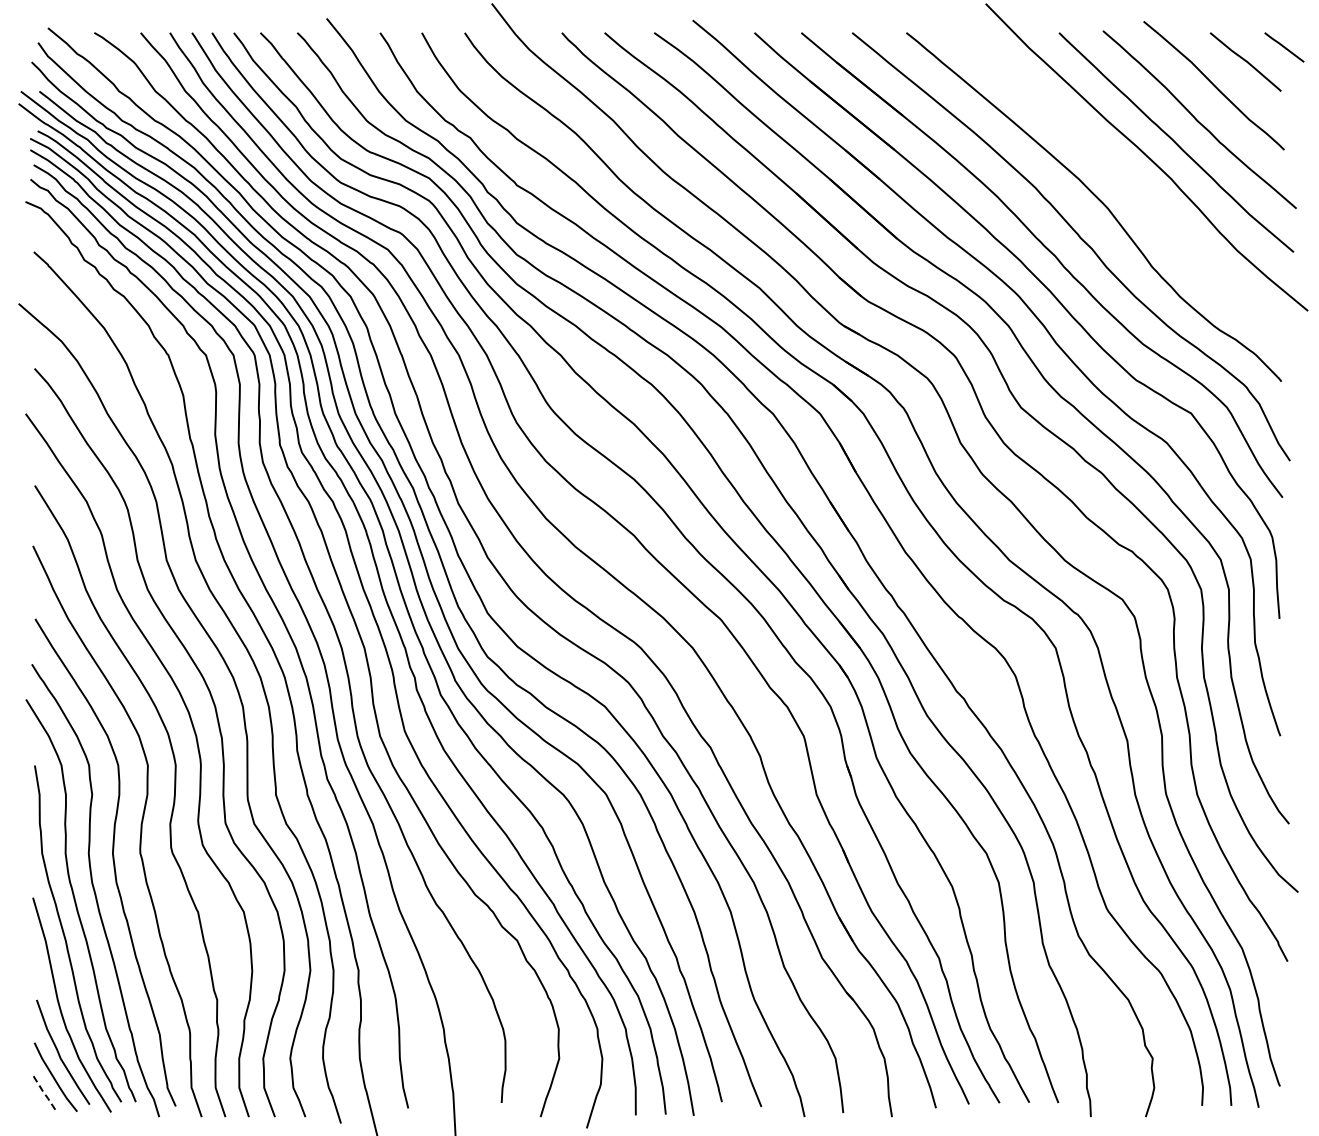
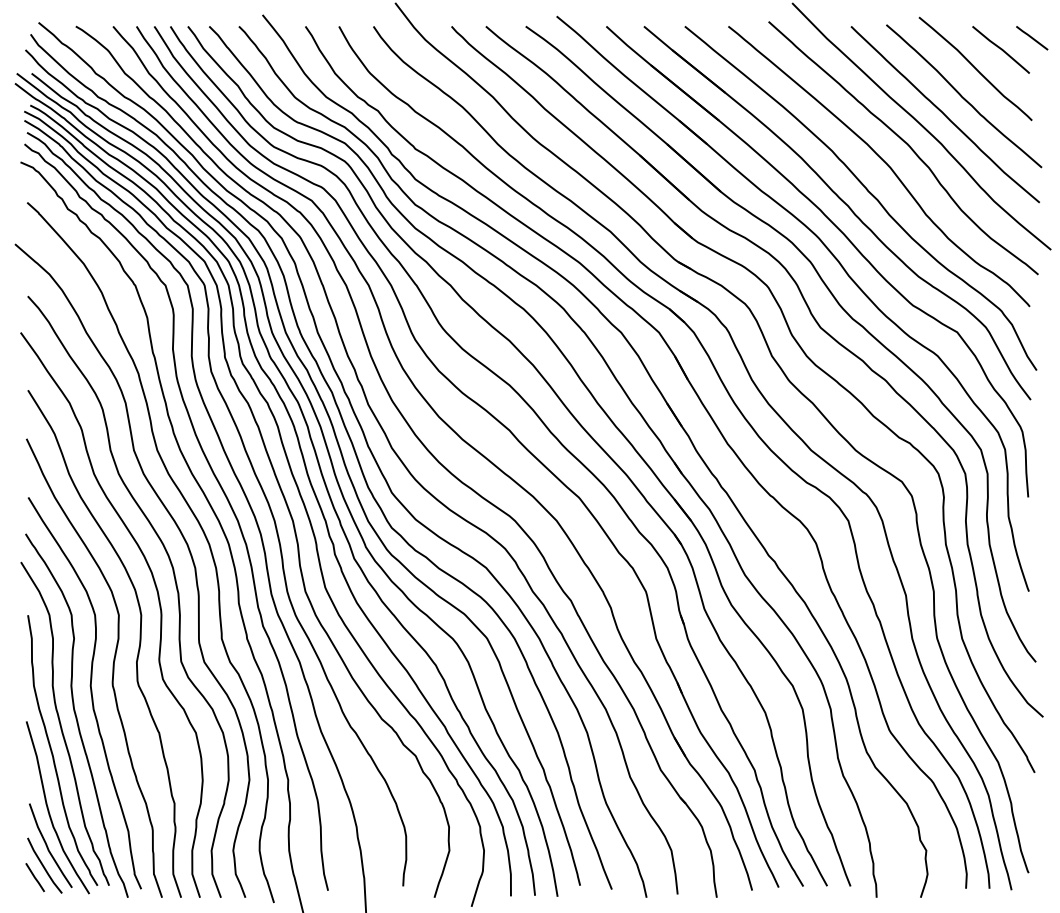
curve: (1127, 179) -> (906, 144), added
line: (43, 1092) -> (34, 877), dashed -> solid

